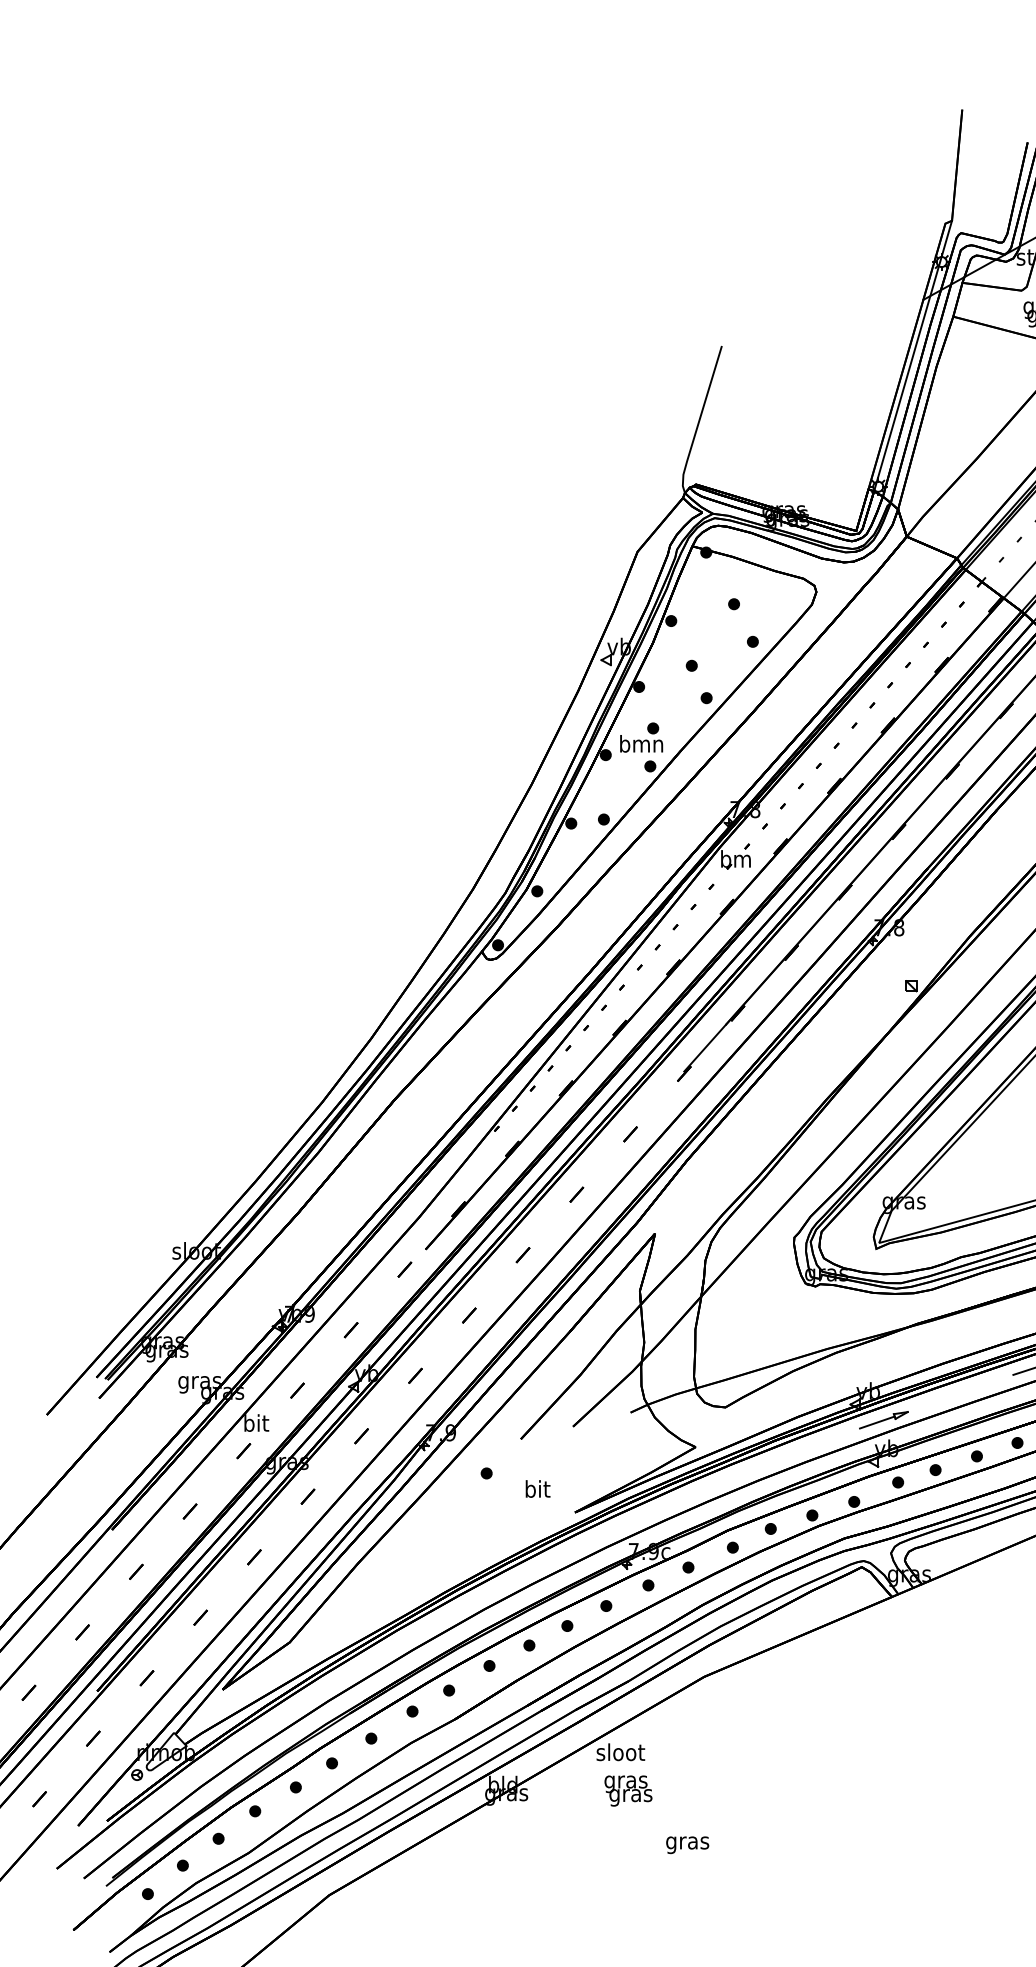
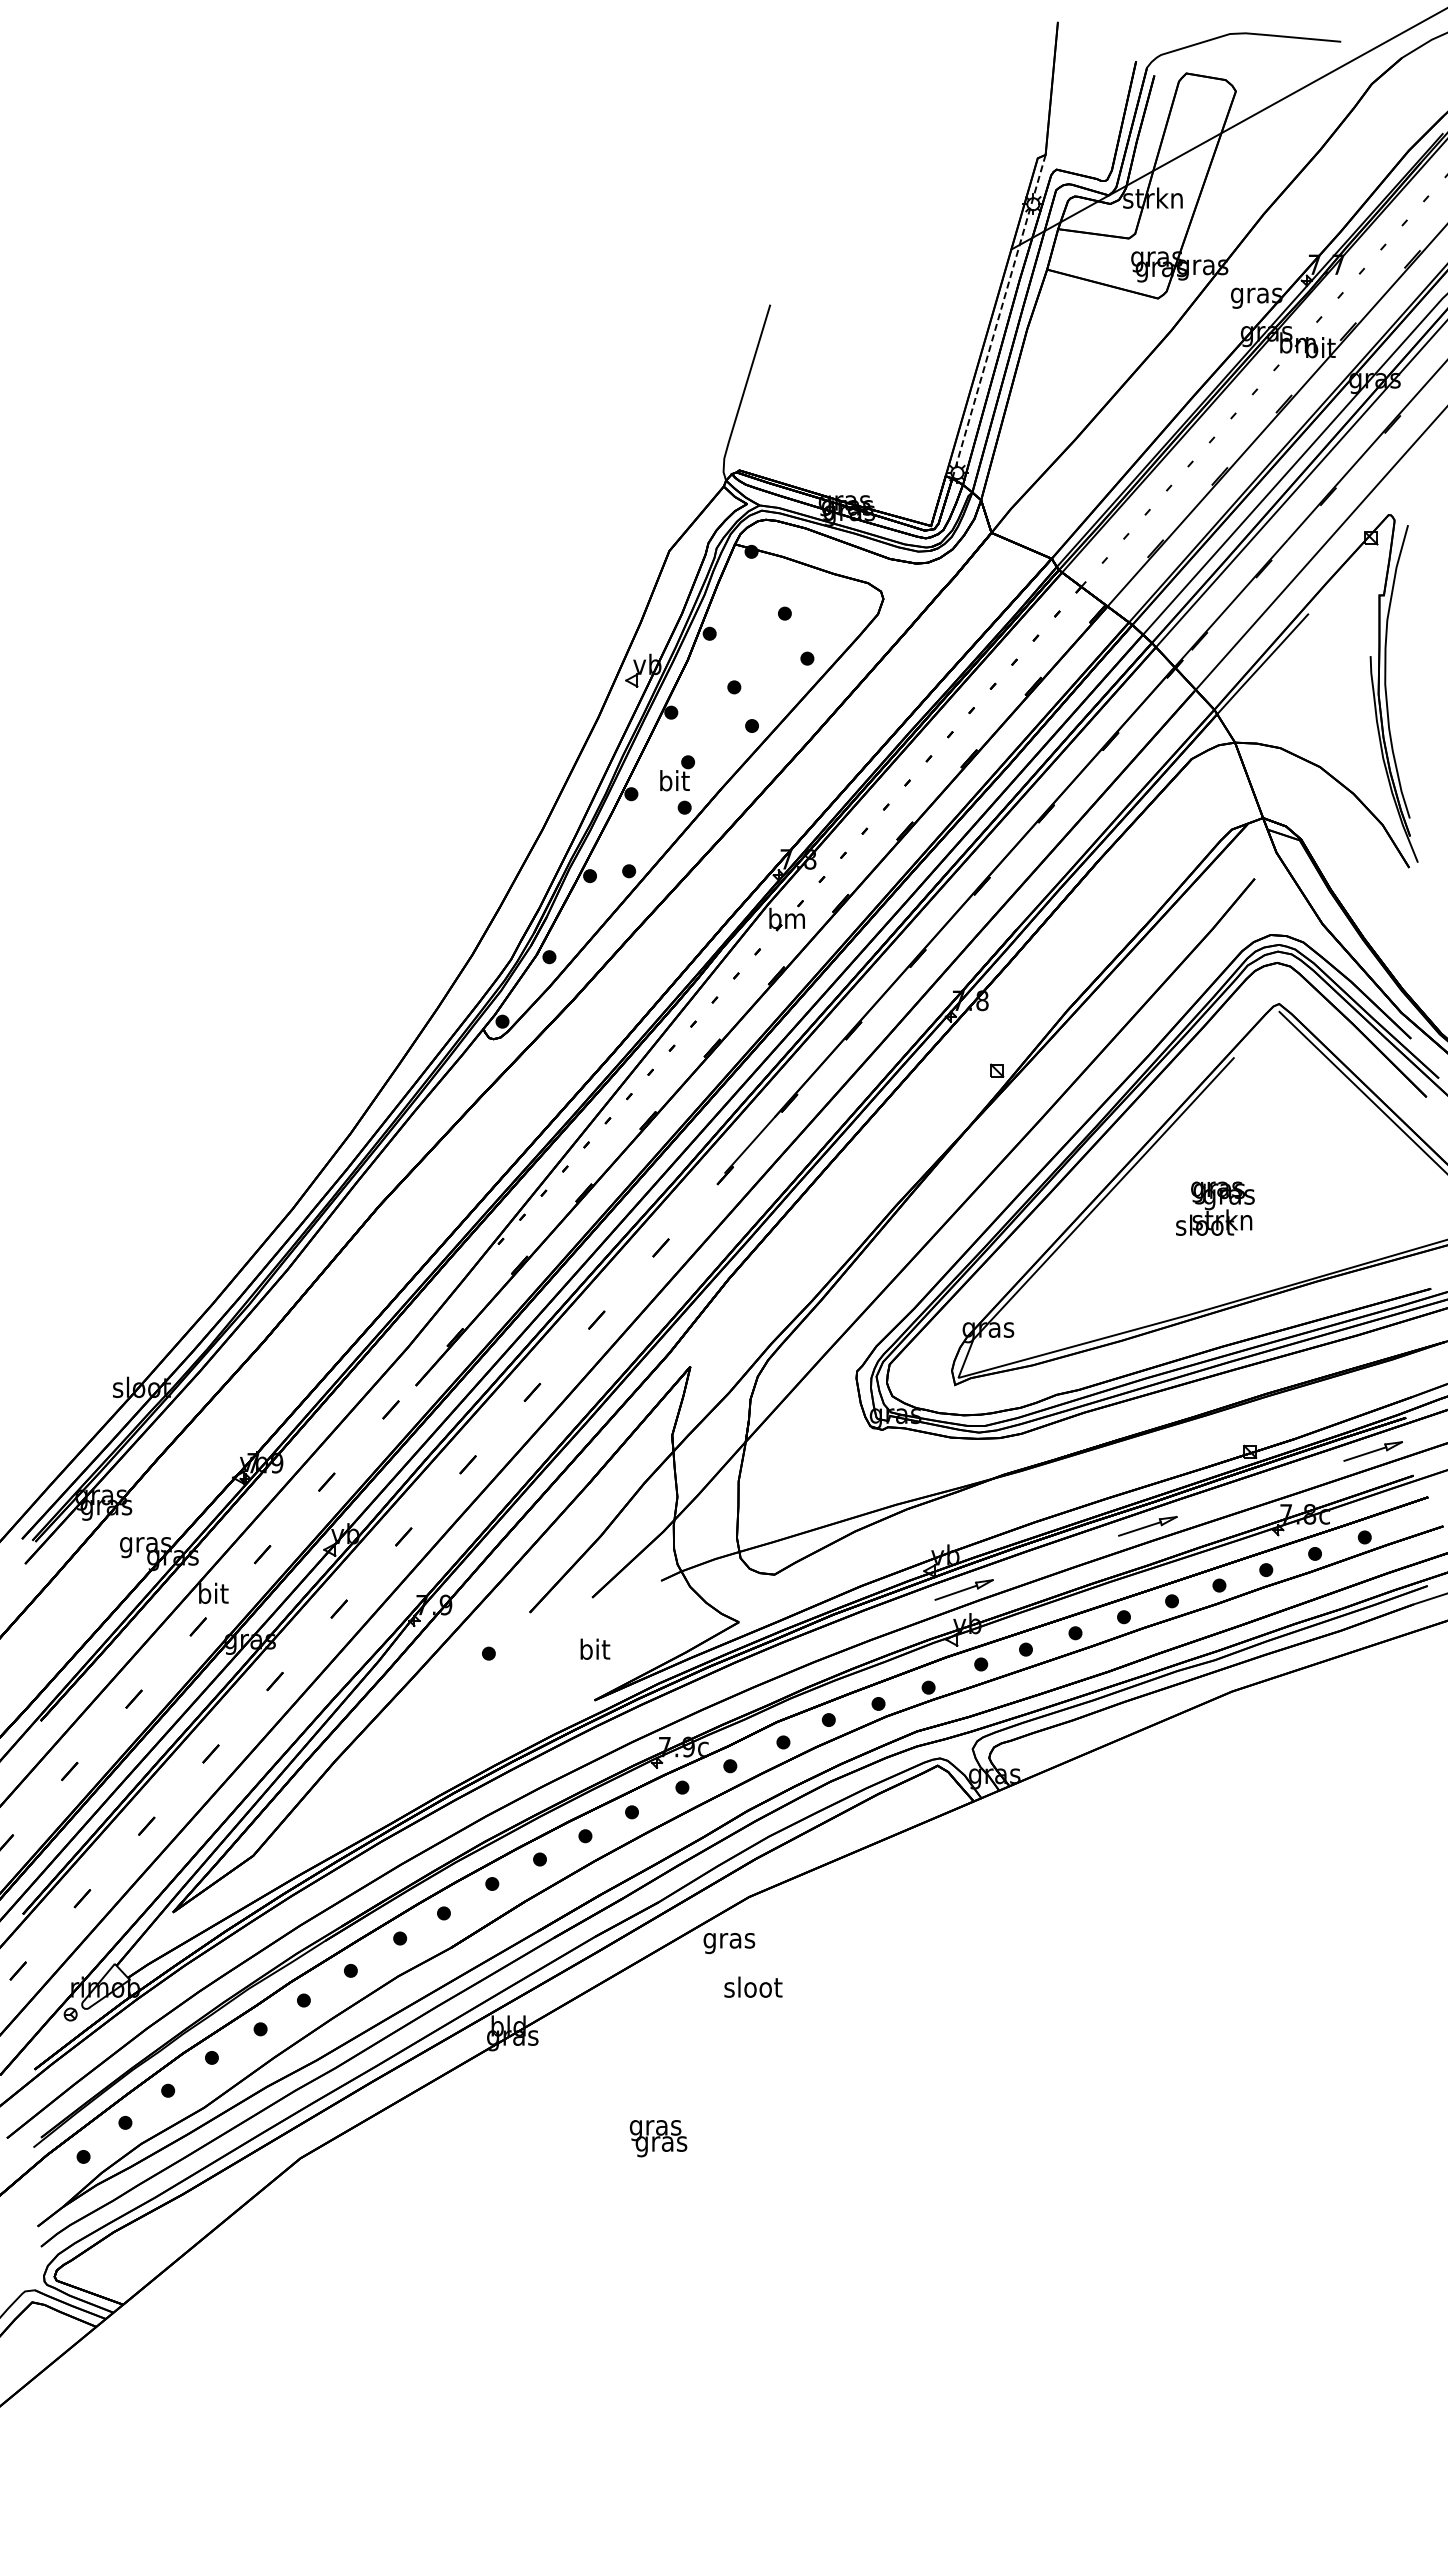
line: (912, 356) -> (998, 317), solid -> dashed
text: (640, 743) -> (673, 780), bmn -> bit
text: (538, 1488) -> (595, 1648), moved
text: (620, 1751) -> (753, 1986), moved
text: (628, 1790) -> (658, 2138), moved
text: (687, 1845) -> (729, 1943), moved

